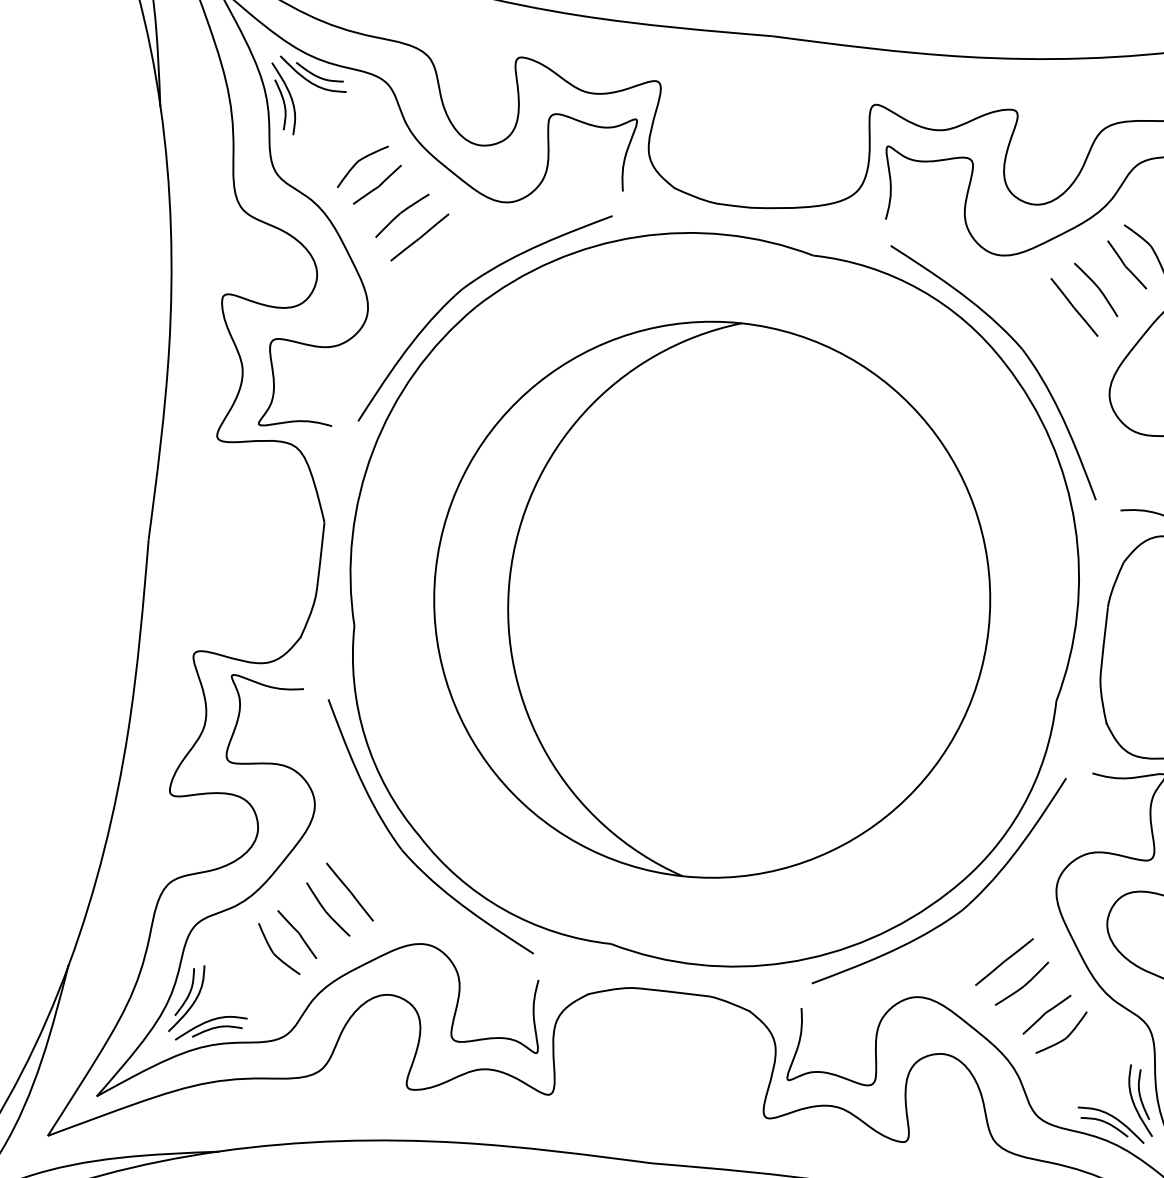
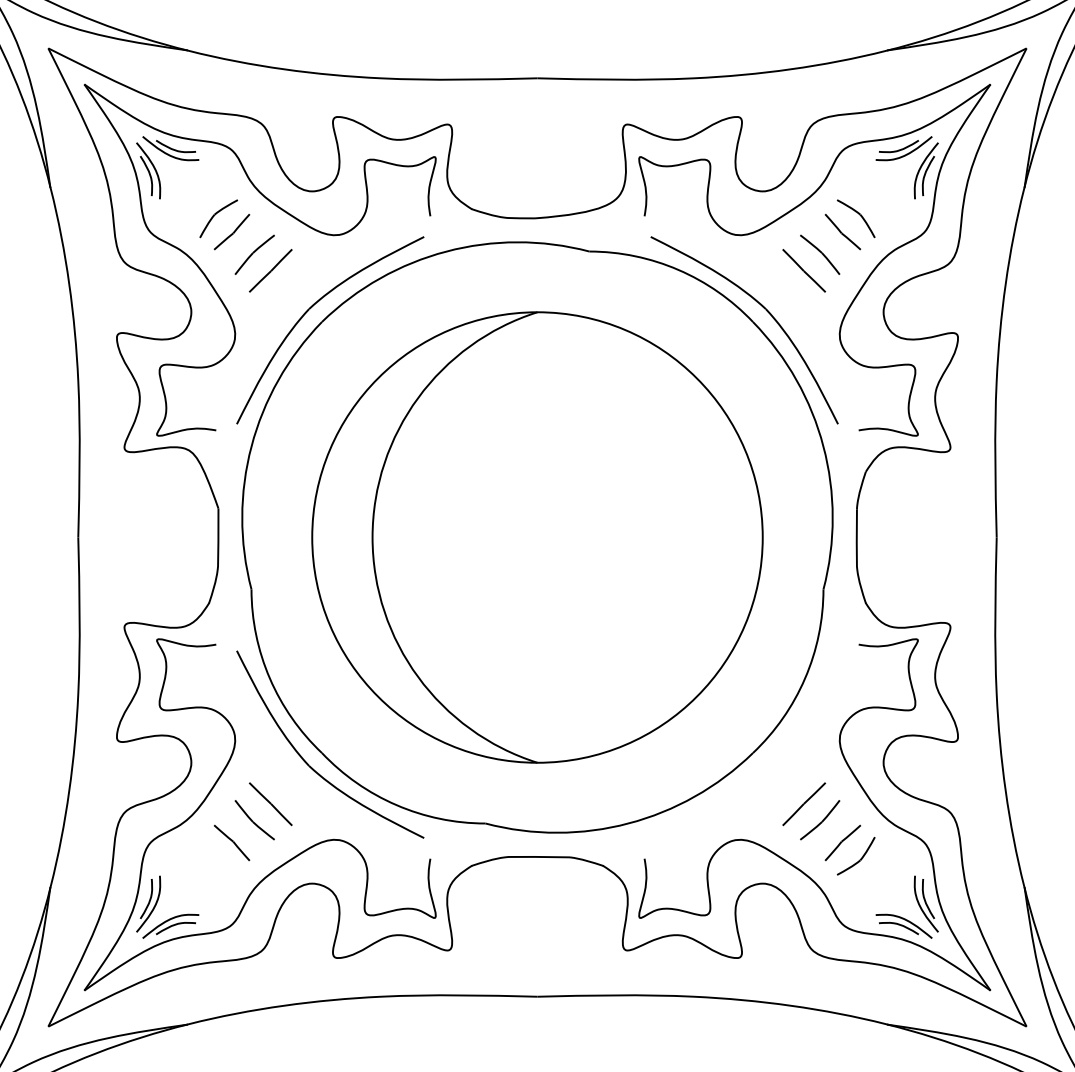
part: (962, 908) -> (765, 764), removed
part: (278, 949) -> (218, 856), removed

